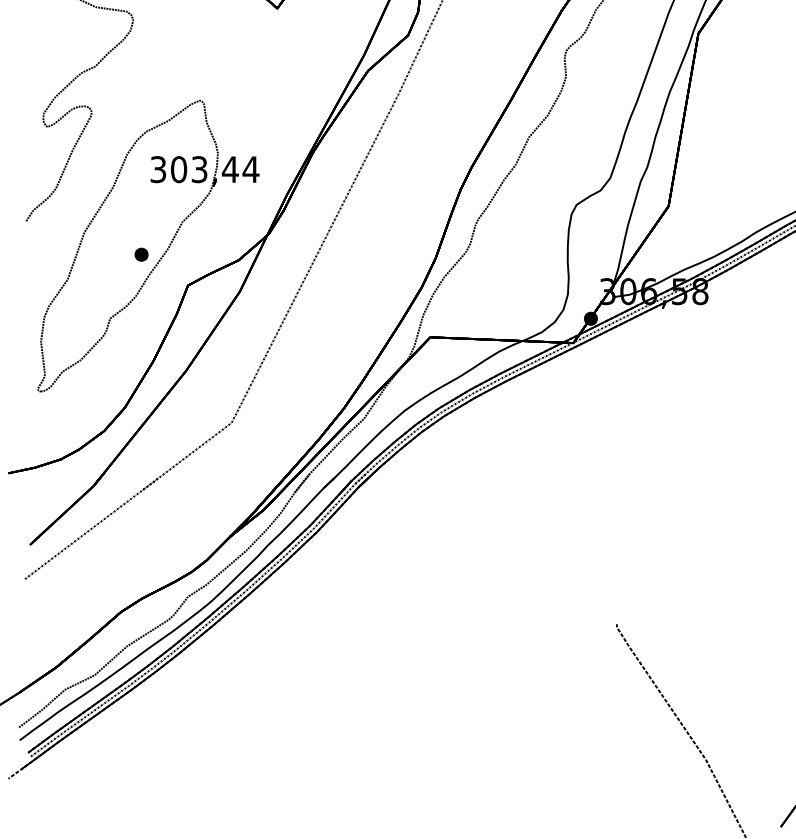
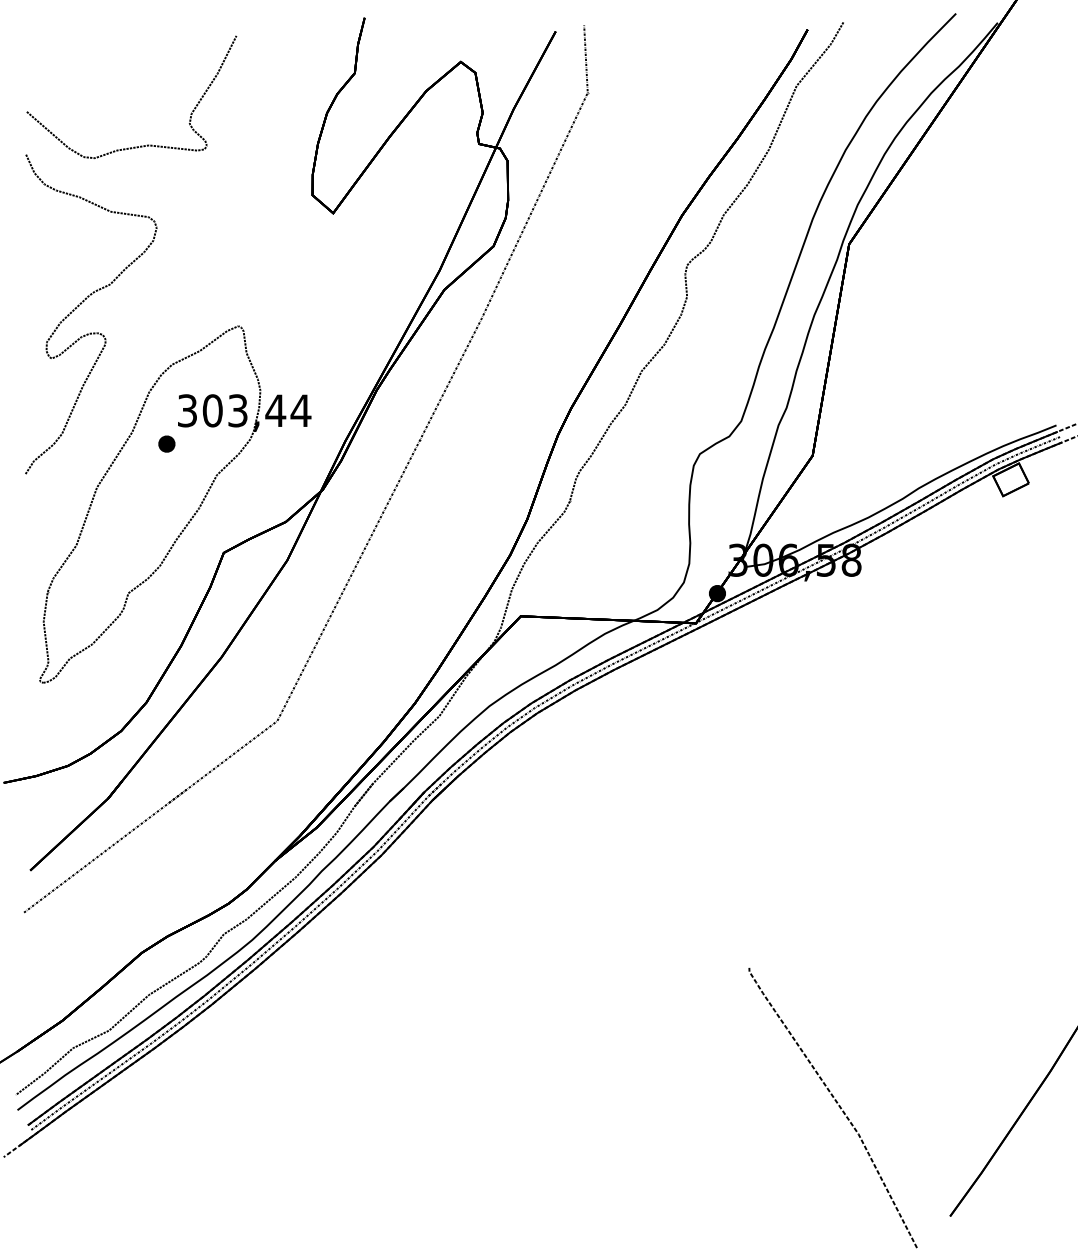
part: (141, 254) -> (166, 443), moved

